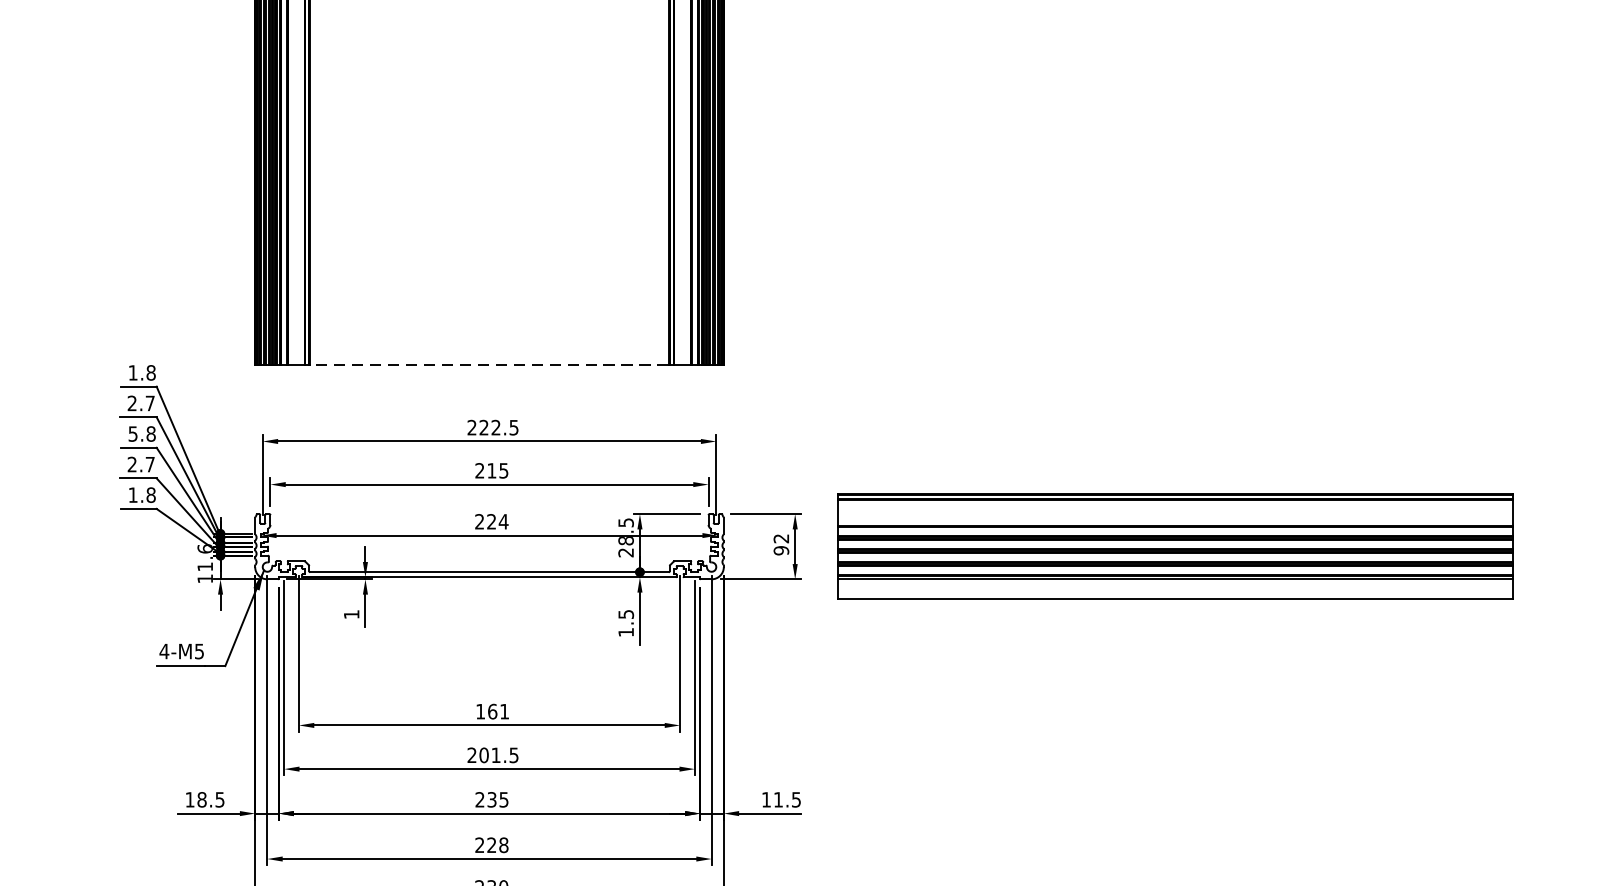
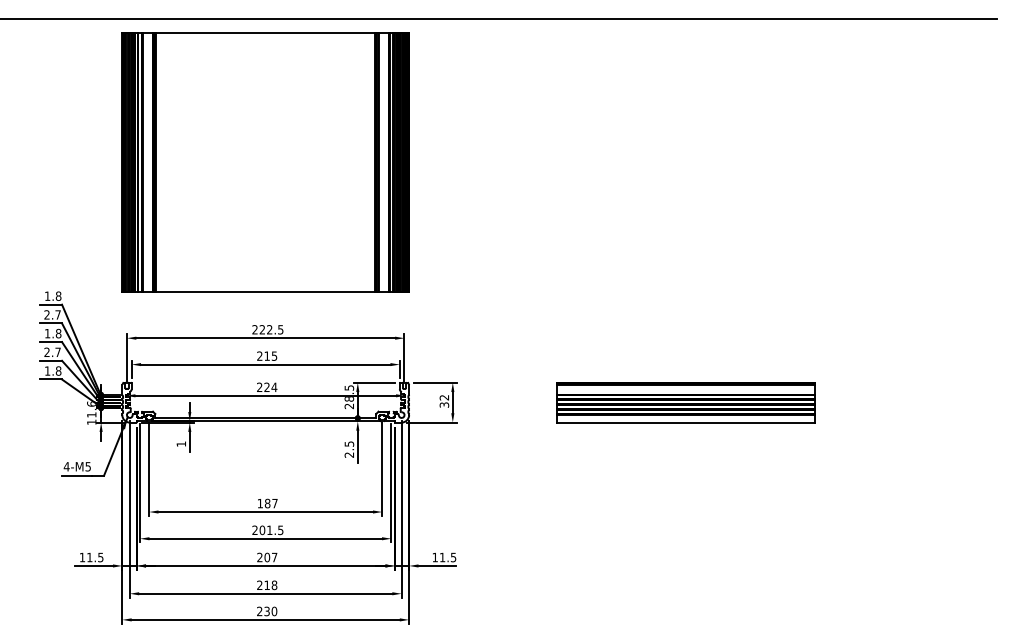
line: (489, 365) -> (265, 291), dashed -> solid
text: (132, 433) -> (47, 333), 5.8 -> 1.8
part: (1175, 546) -> (685, 402), size x0.62
text: (779, 549) -> (443, 404), 92 -> 32
text: (624, 631) -> (348, 454), 1.5 -> 2.5
text: (497, 711) -> (270, 503), 161 -> 187
text: (201, 799) -> (89, 557), 18.5 -> 11.5
text: (497, 799) -> (270, 557), 235 -> 207
text: (490, 843) -> (266, 584), 228 -> 218

